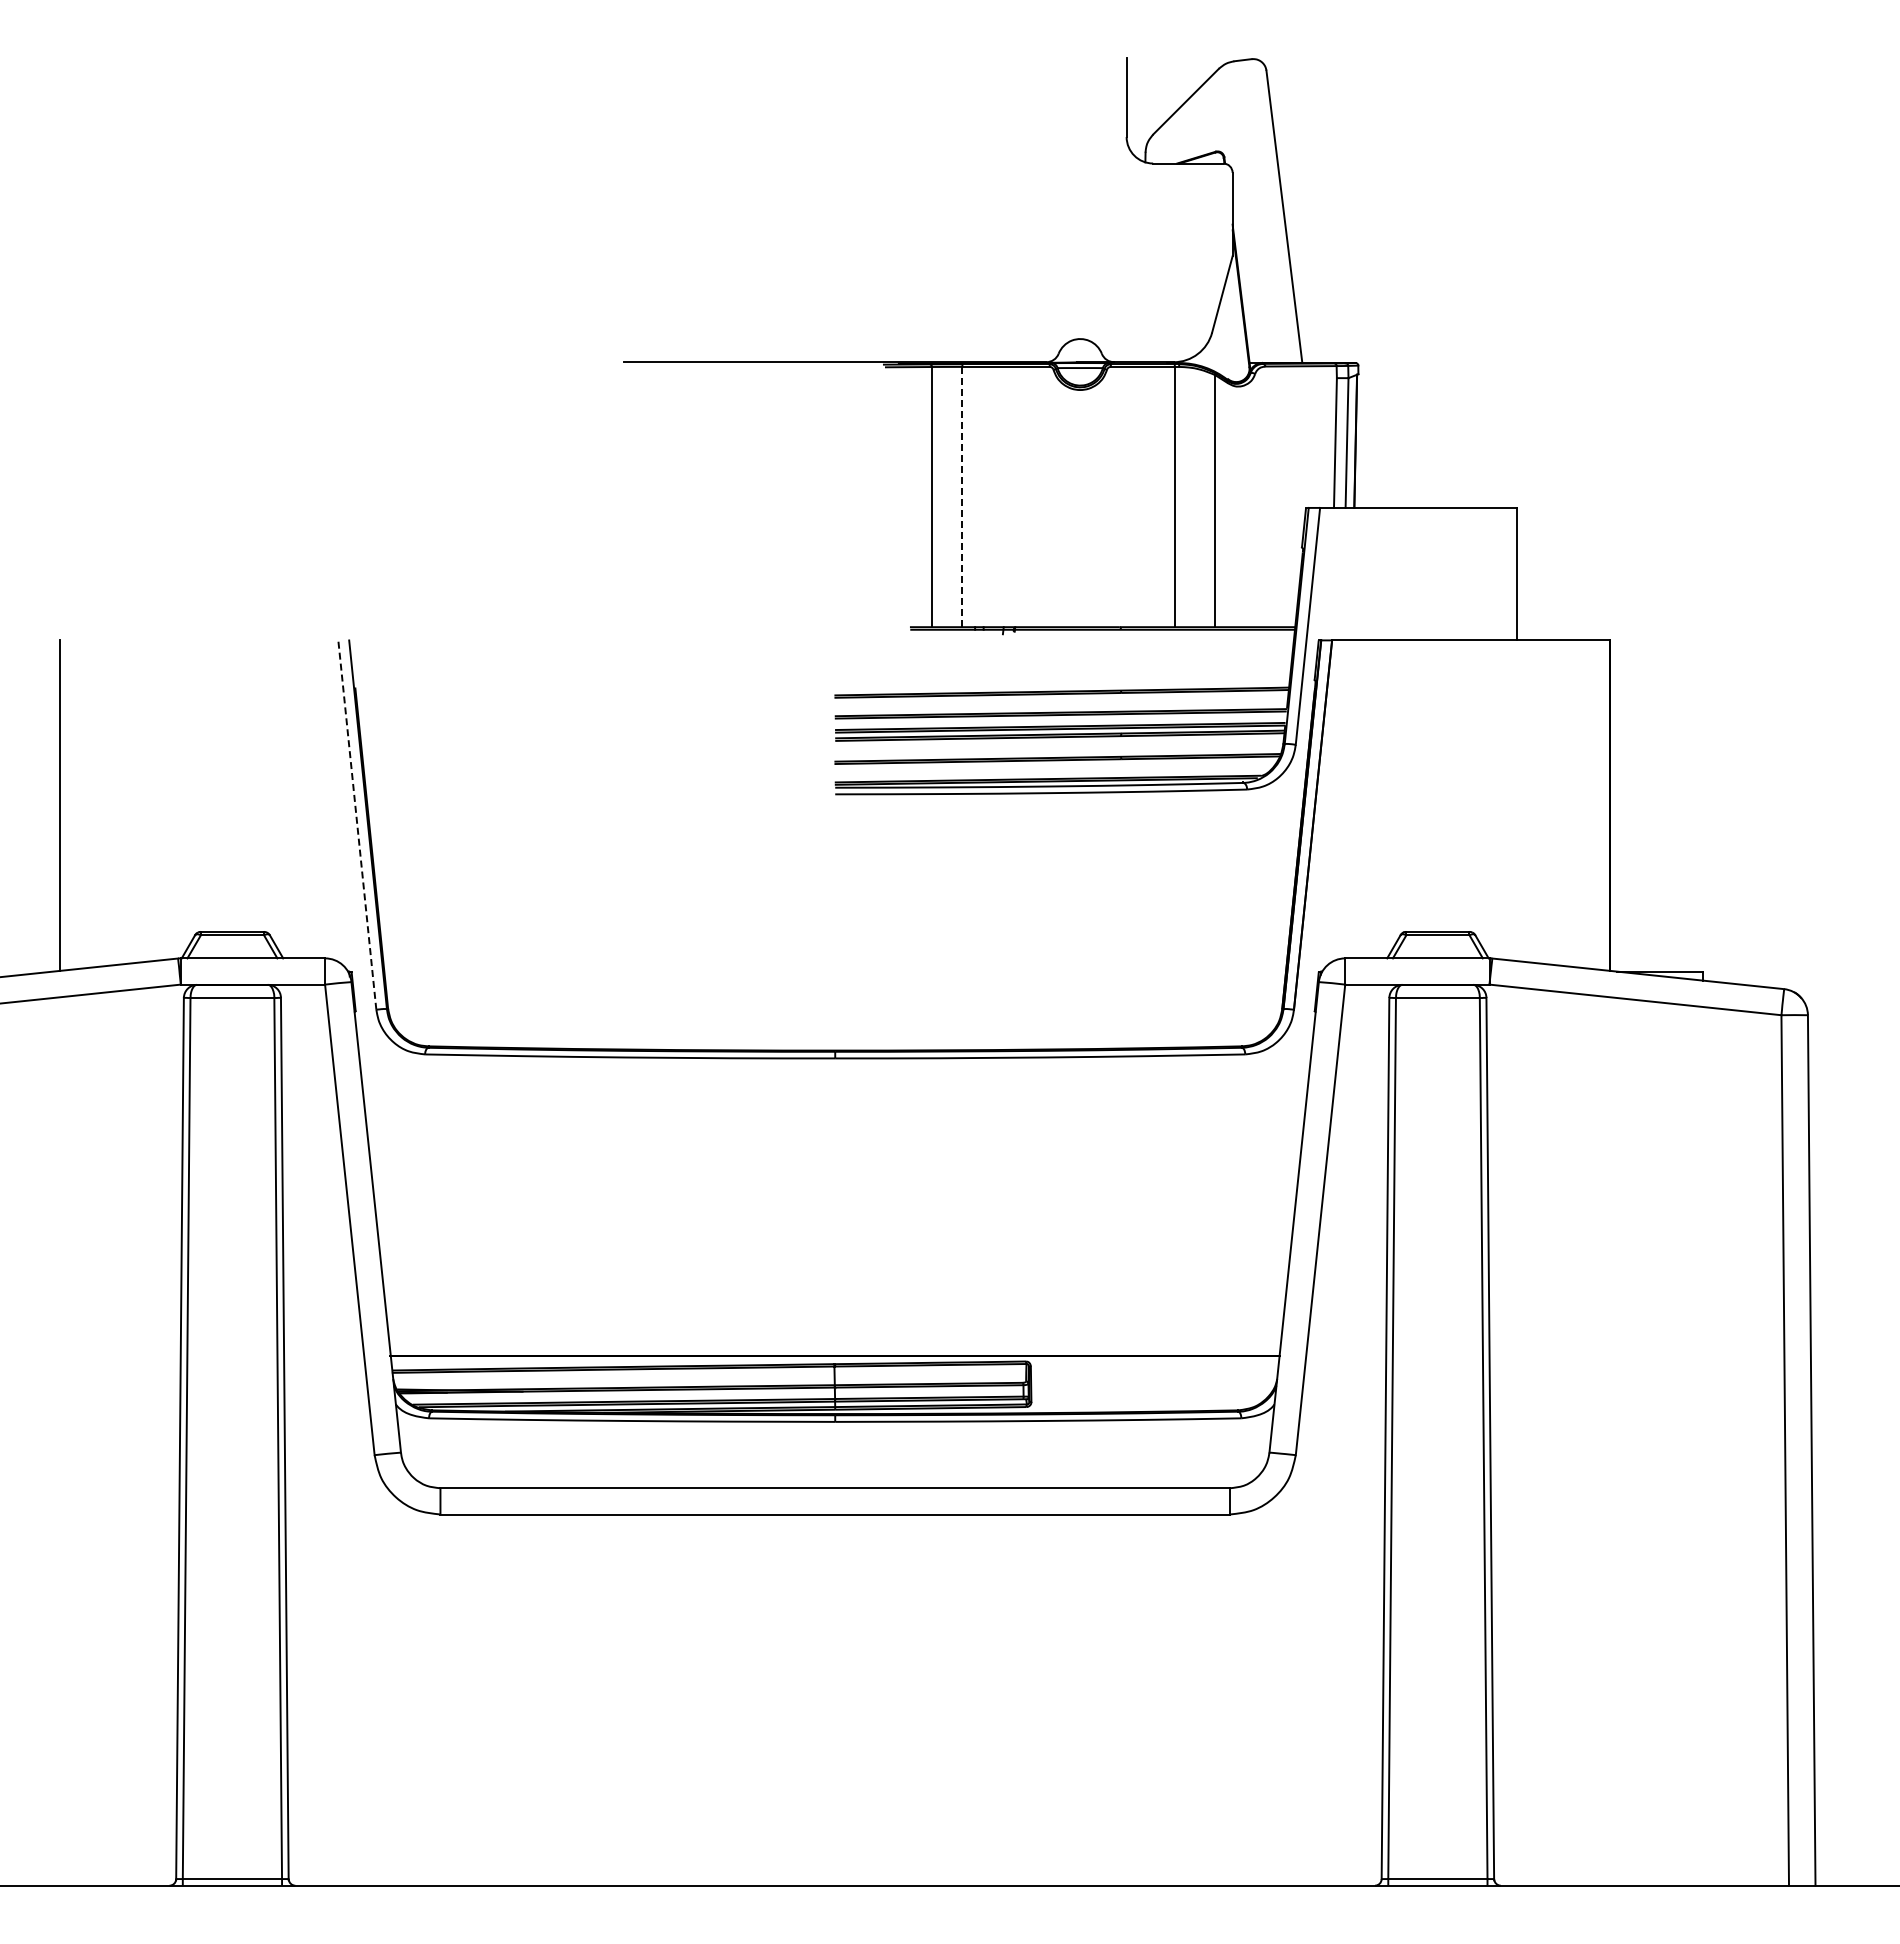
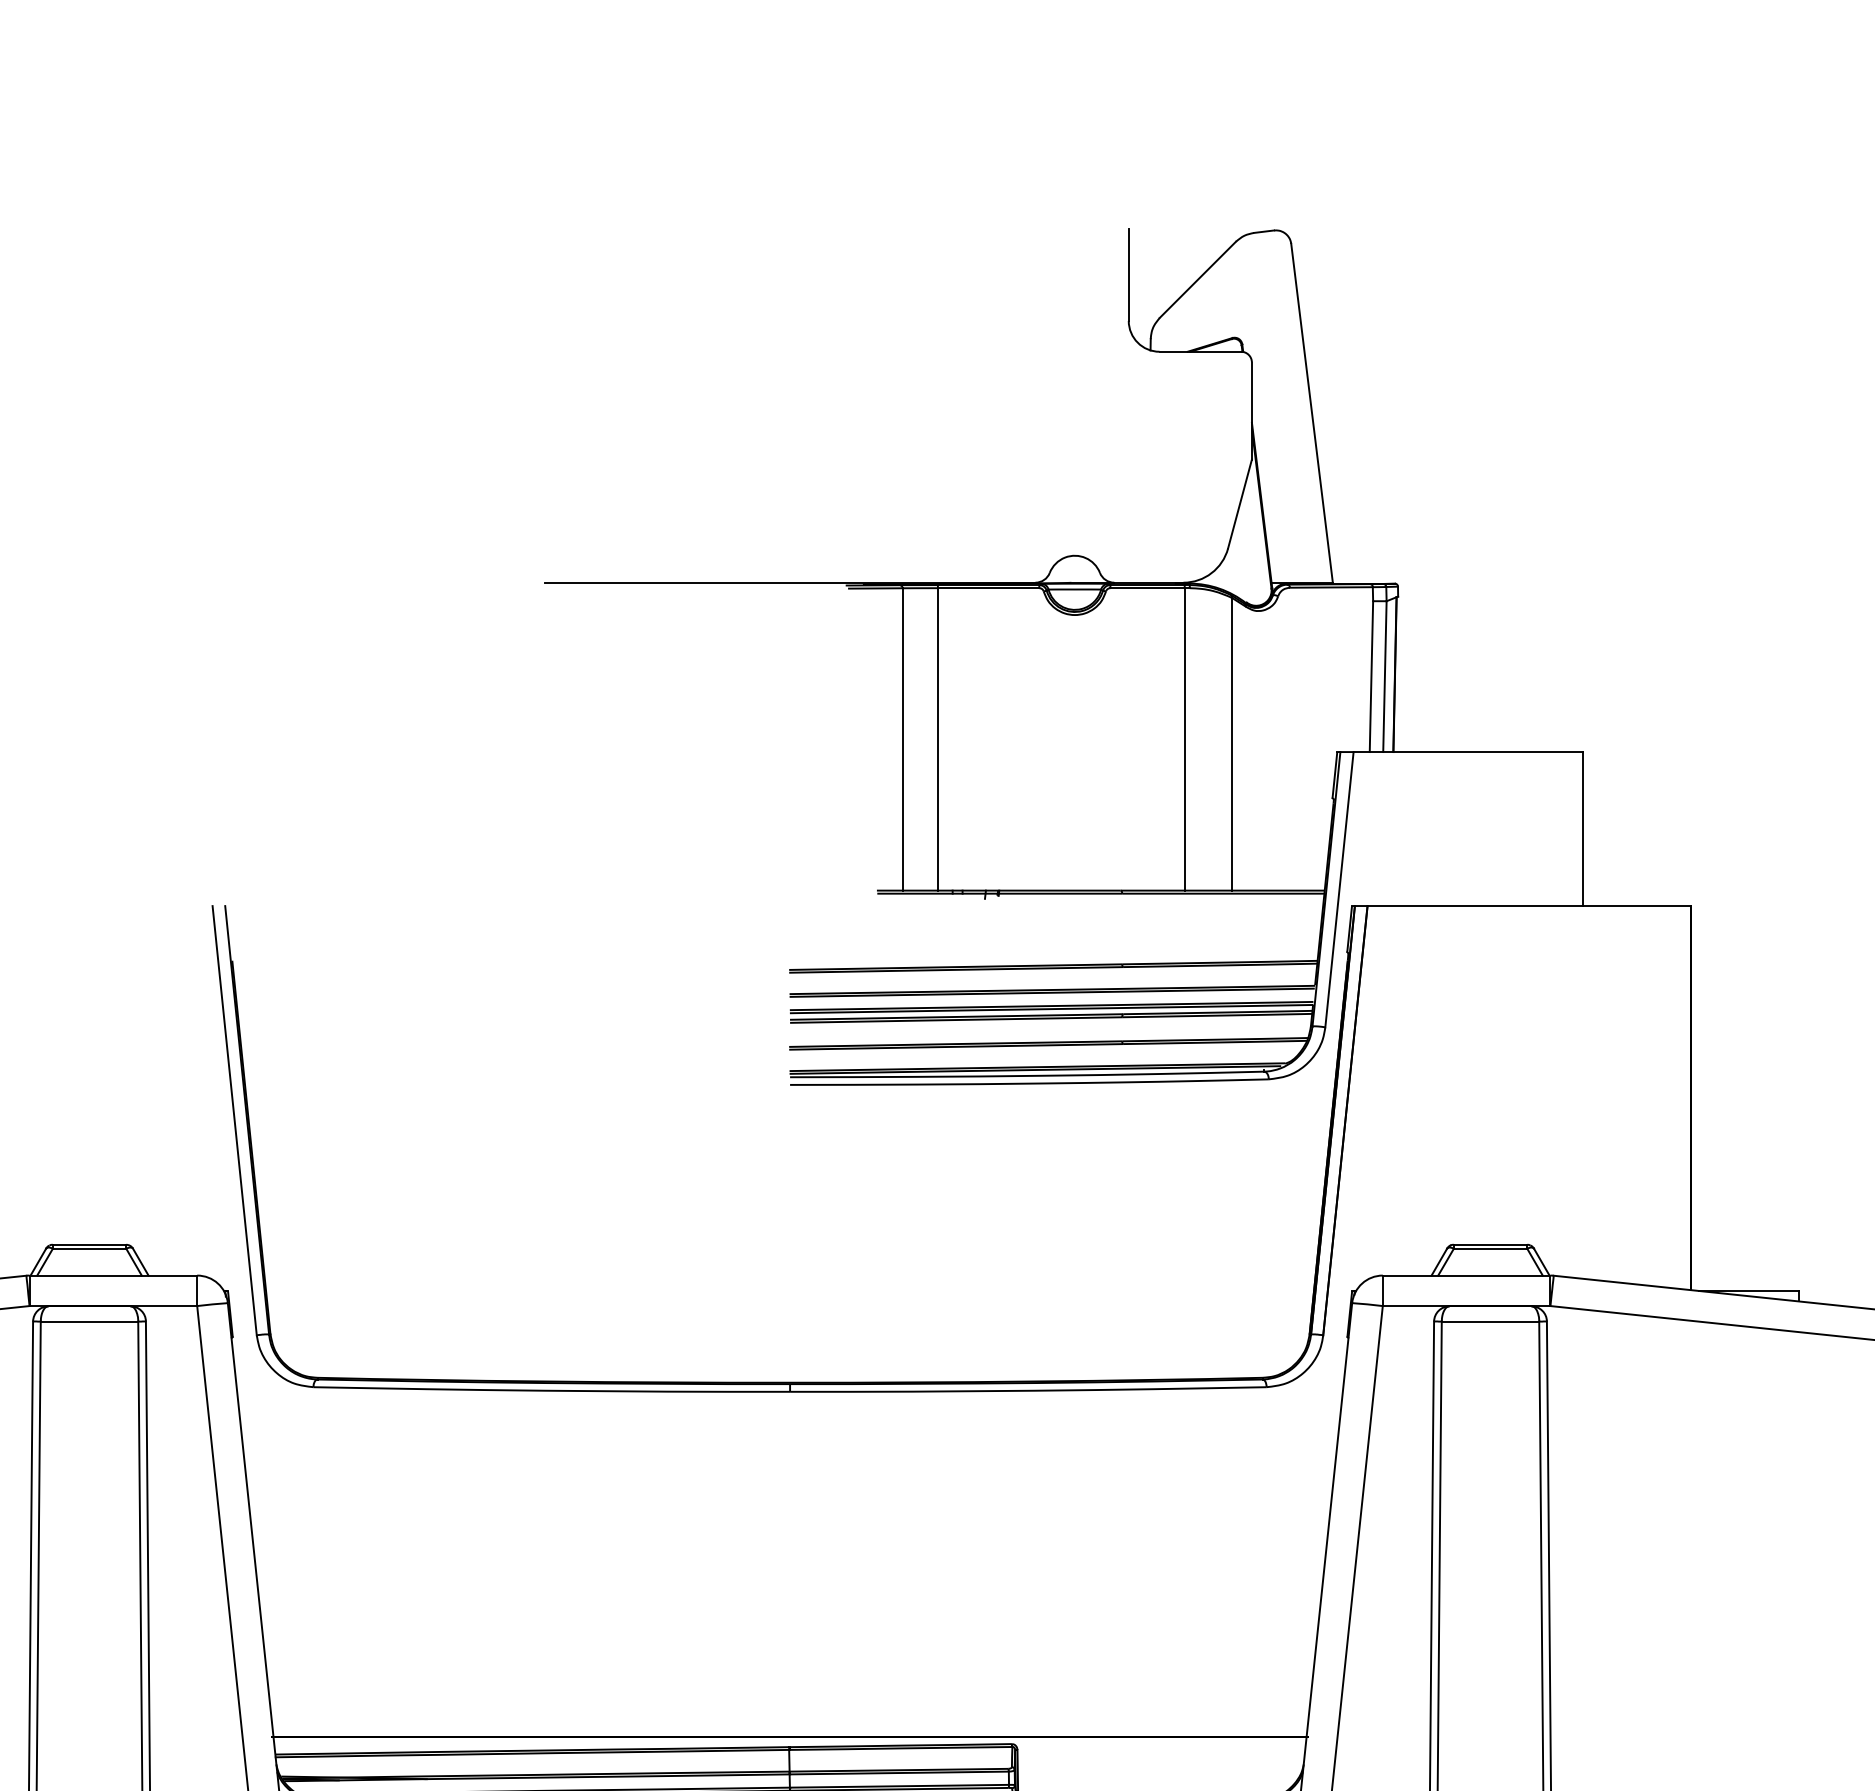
line: (962, 497) -> (937, 739), dashed -> solid
line: (357, 825) -> (234, 1121), dashed -> solid

